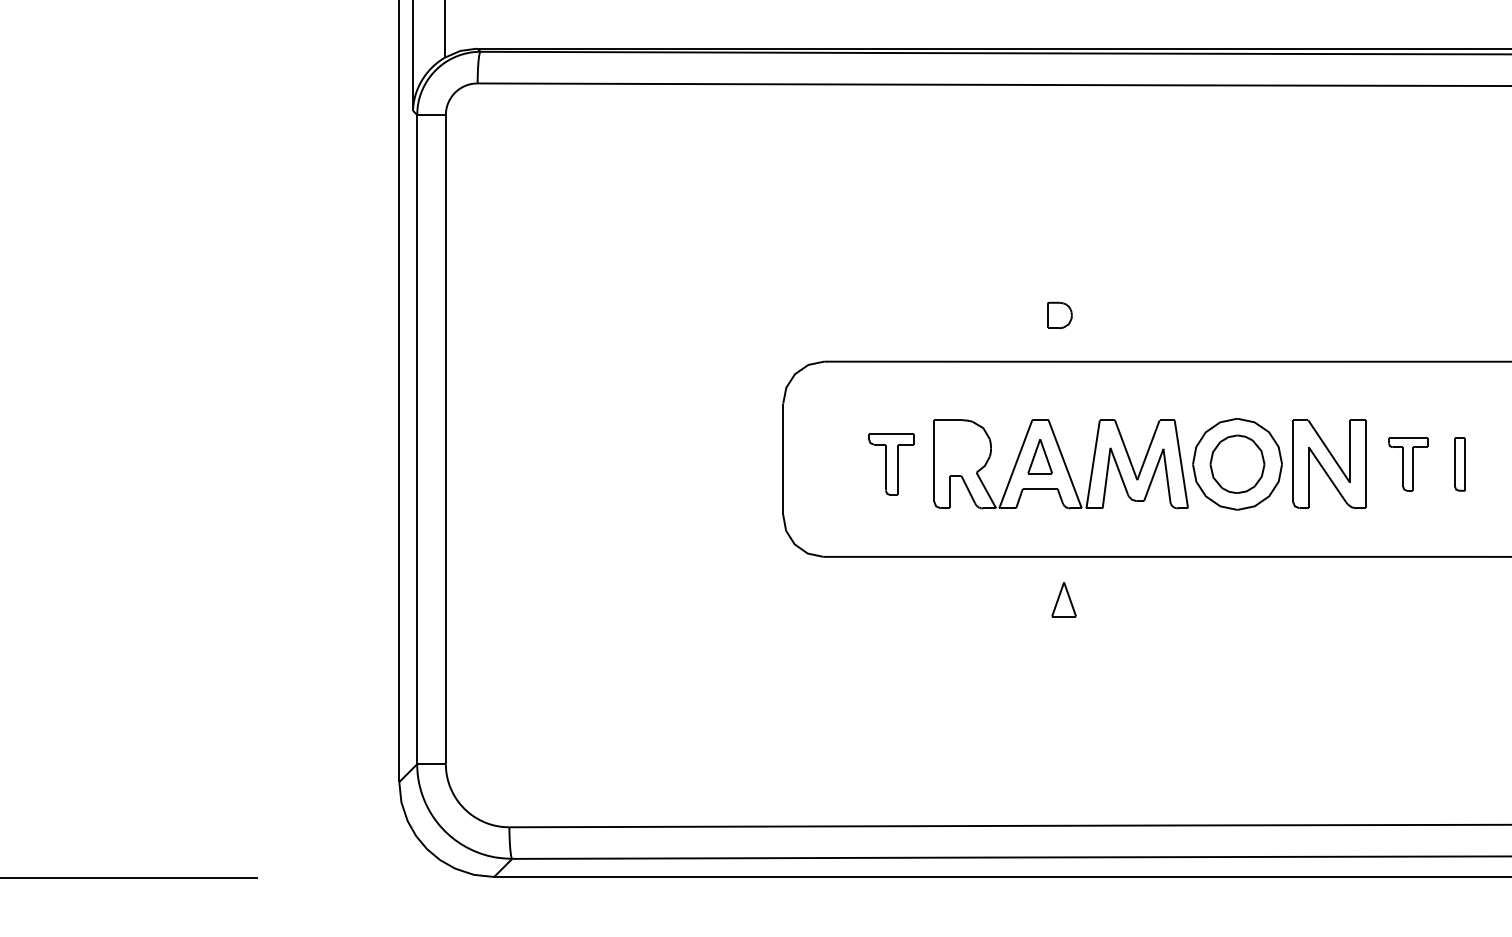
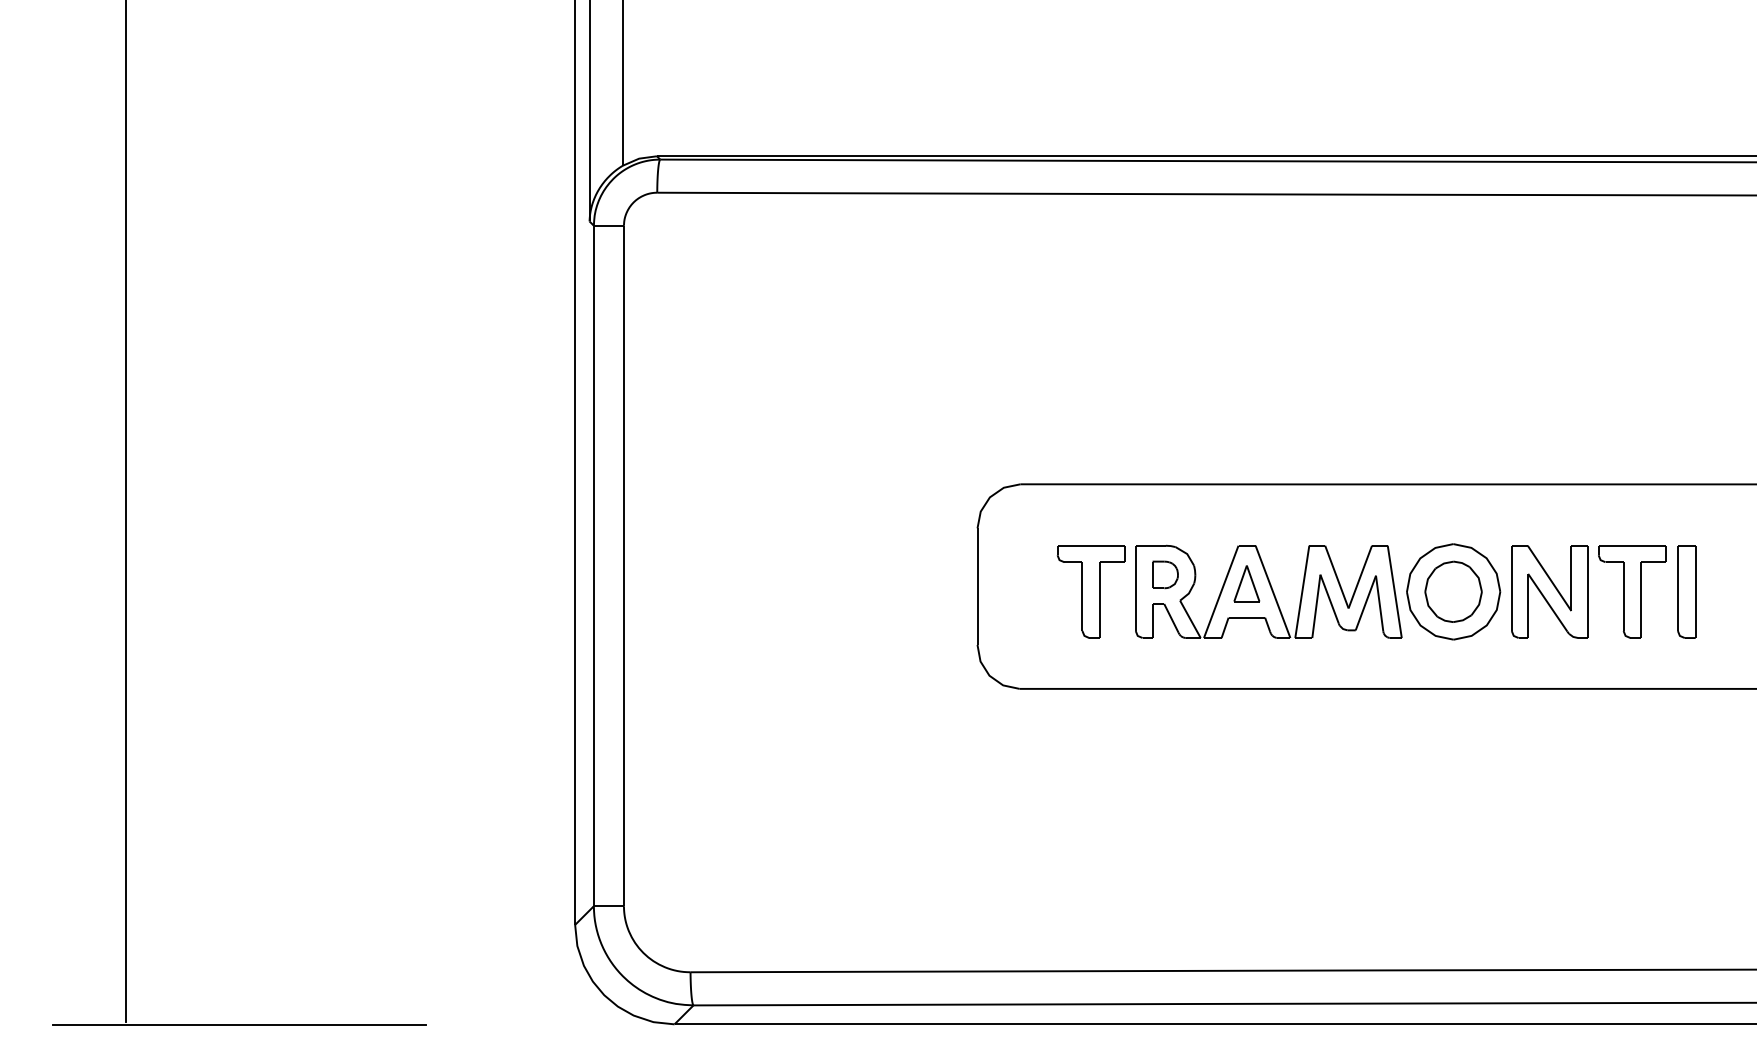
part: (1059, 315) -> (1165, 574), moved
part: (891, 463) -> (1090, 591), size x1.43
part: (1408, 463) -> (1632, 591), size x1.67
part: (1459, 463) -> (1686, 591), size x1.67
part: (1063, 599) -> (1271, 733), removed

